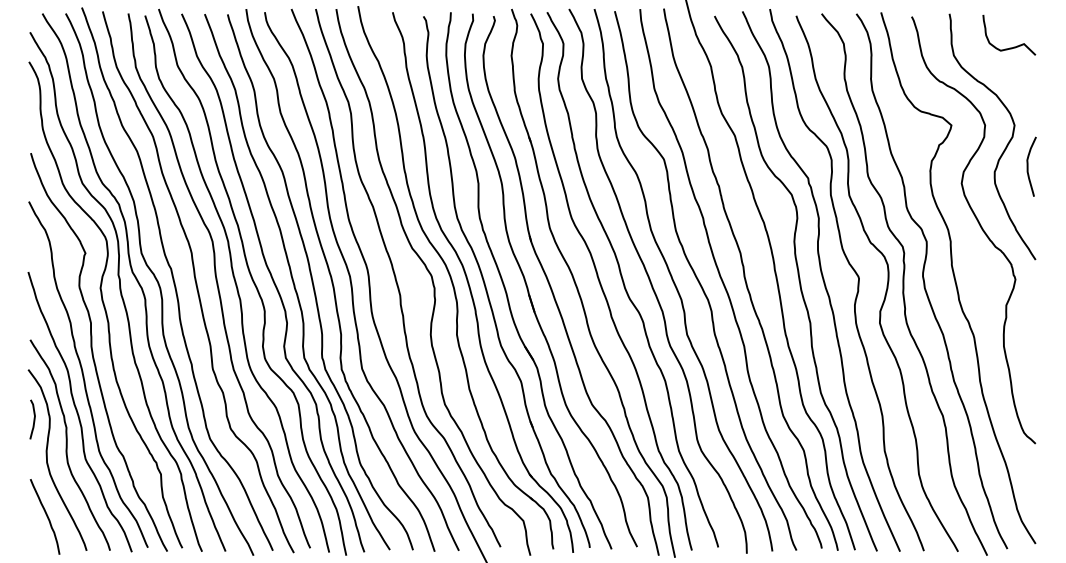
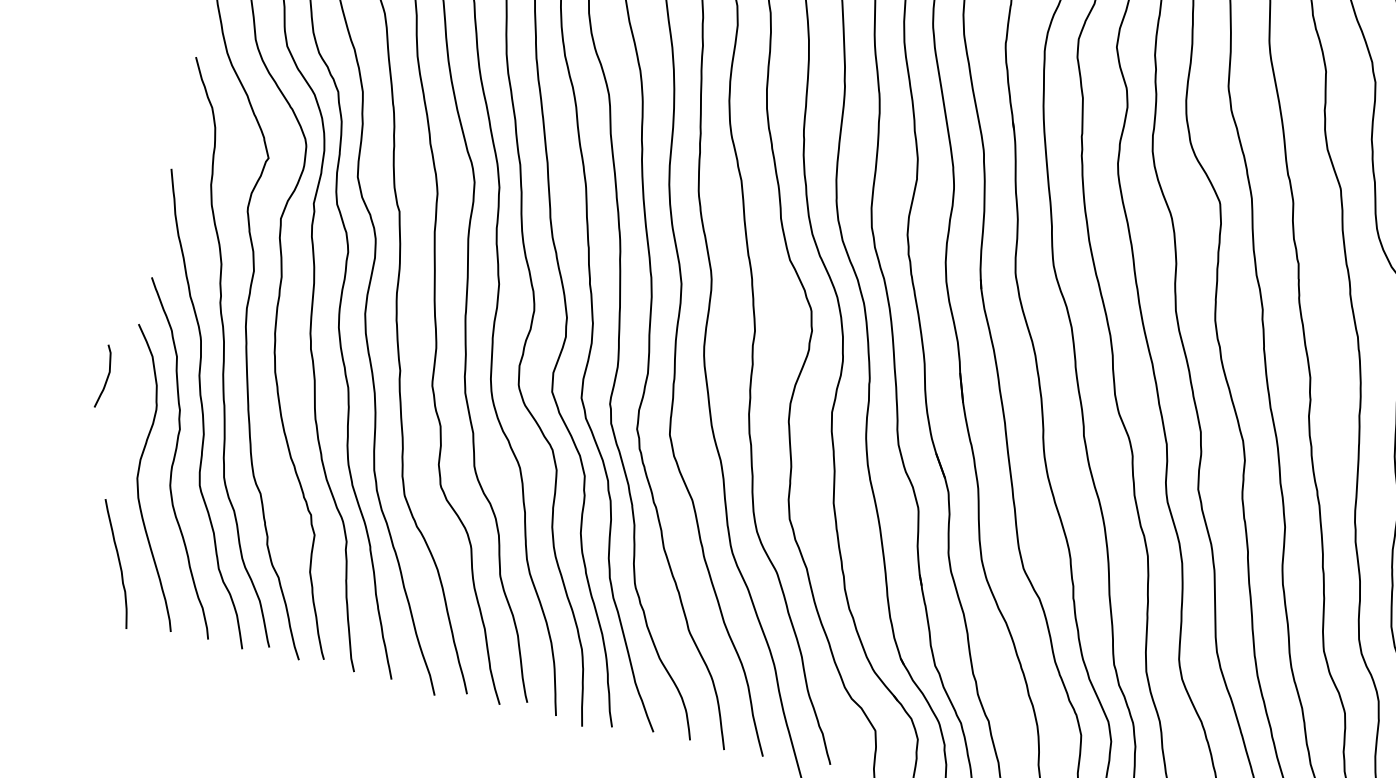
curve: (33, 419) -> (106, 376), moved

